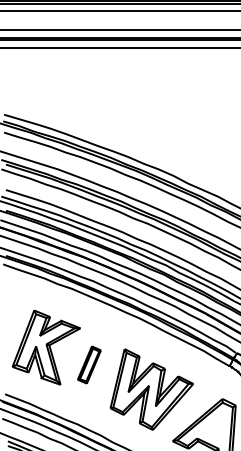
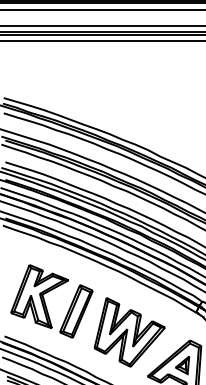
part: (89, 364) -> (76, 311), size x1.67
part: (213, 428) -> (182, 365), added

